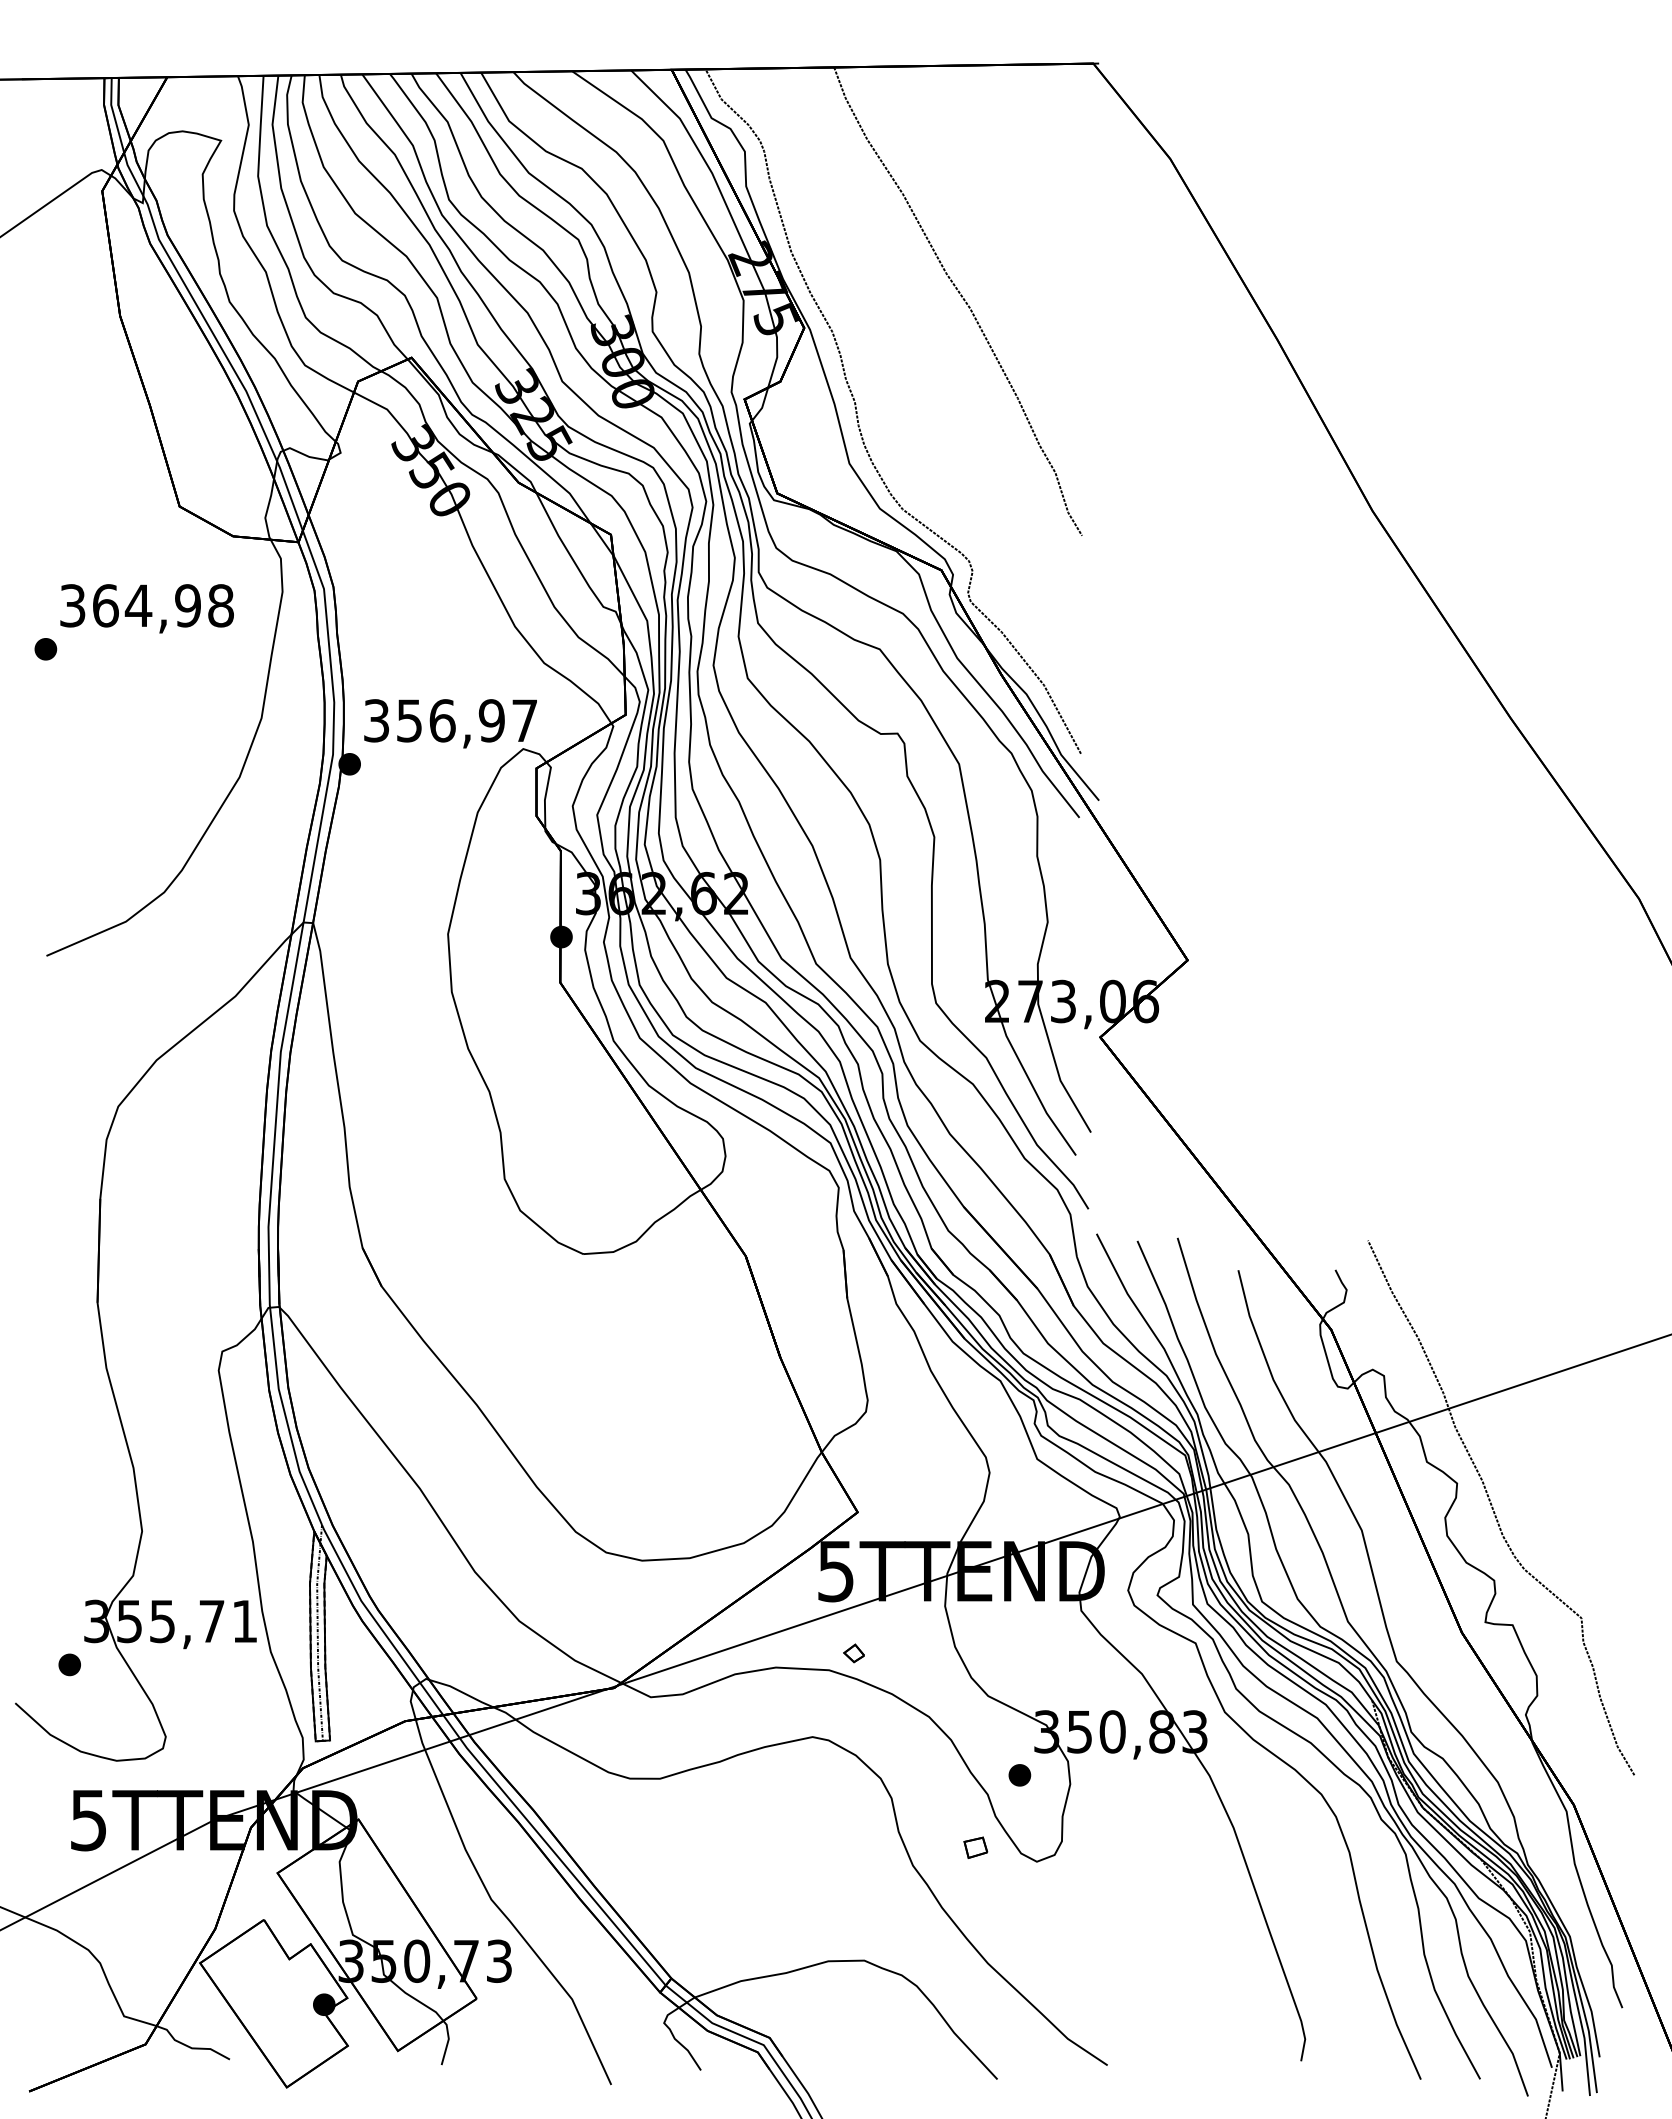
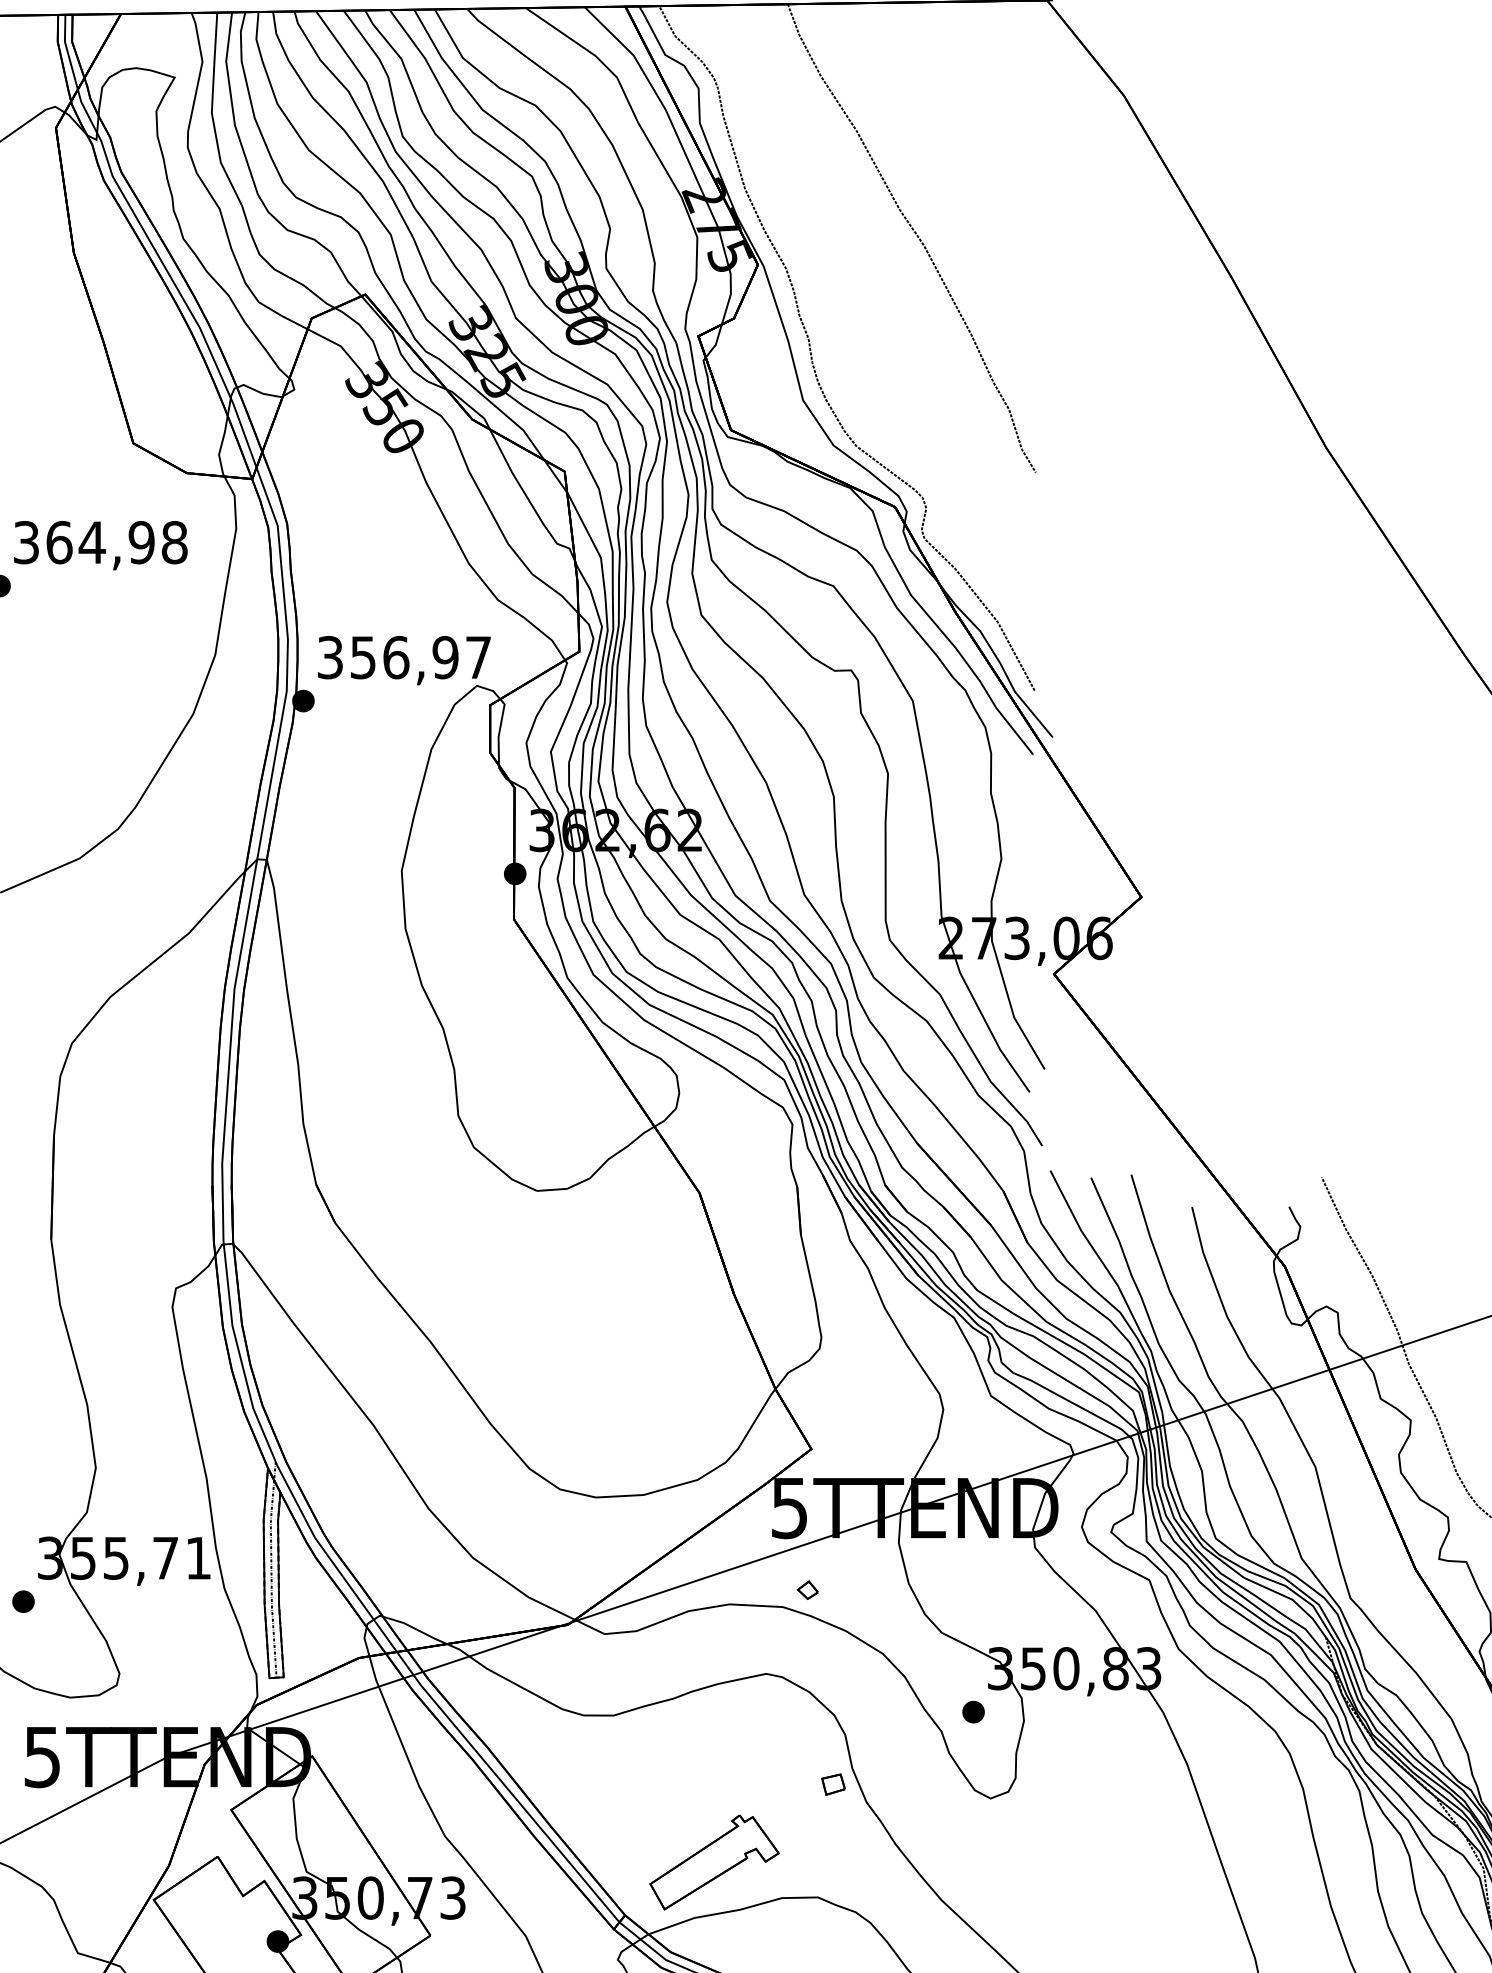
part: (975, 1847) -> (833, 1784), moved
part: (760, 1925) -> (714, 1862), added

